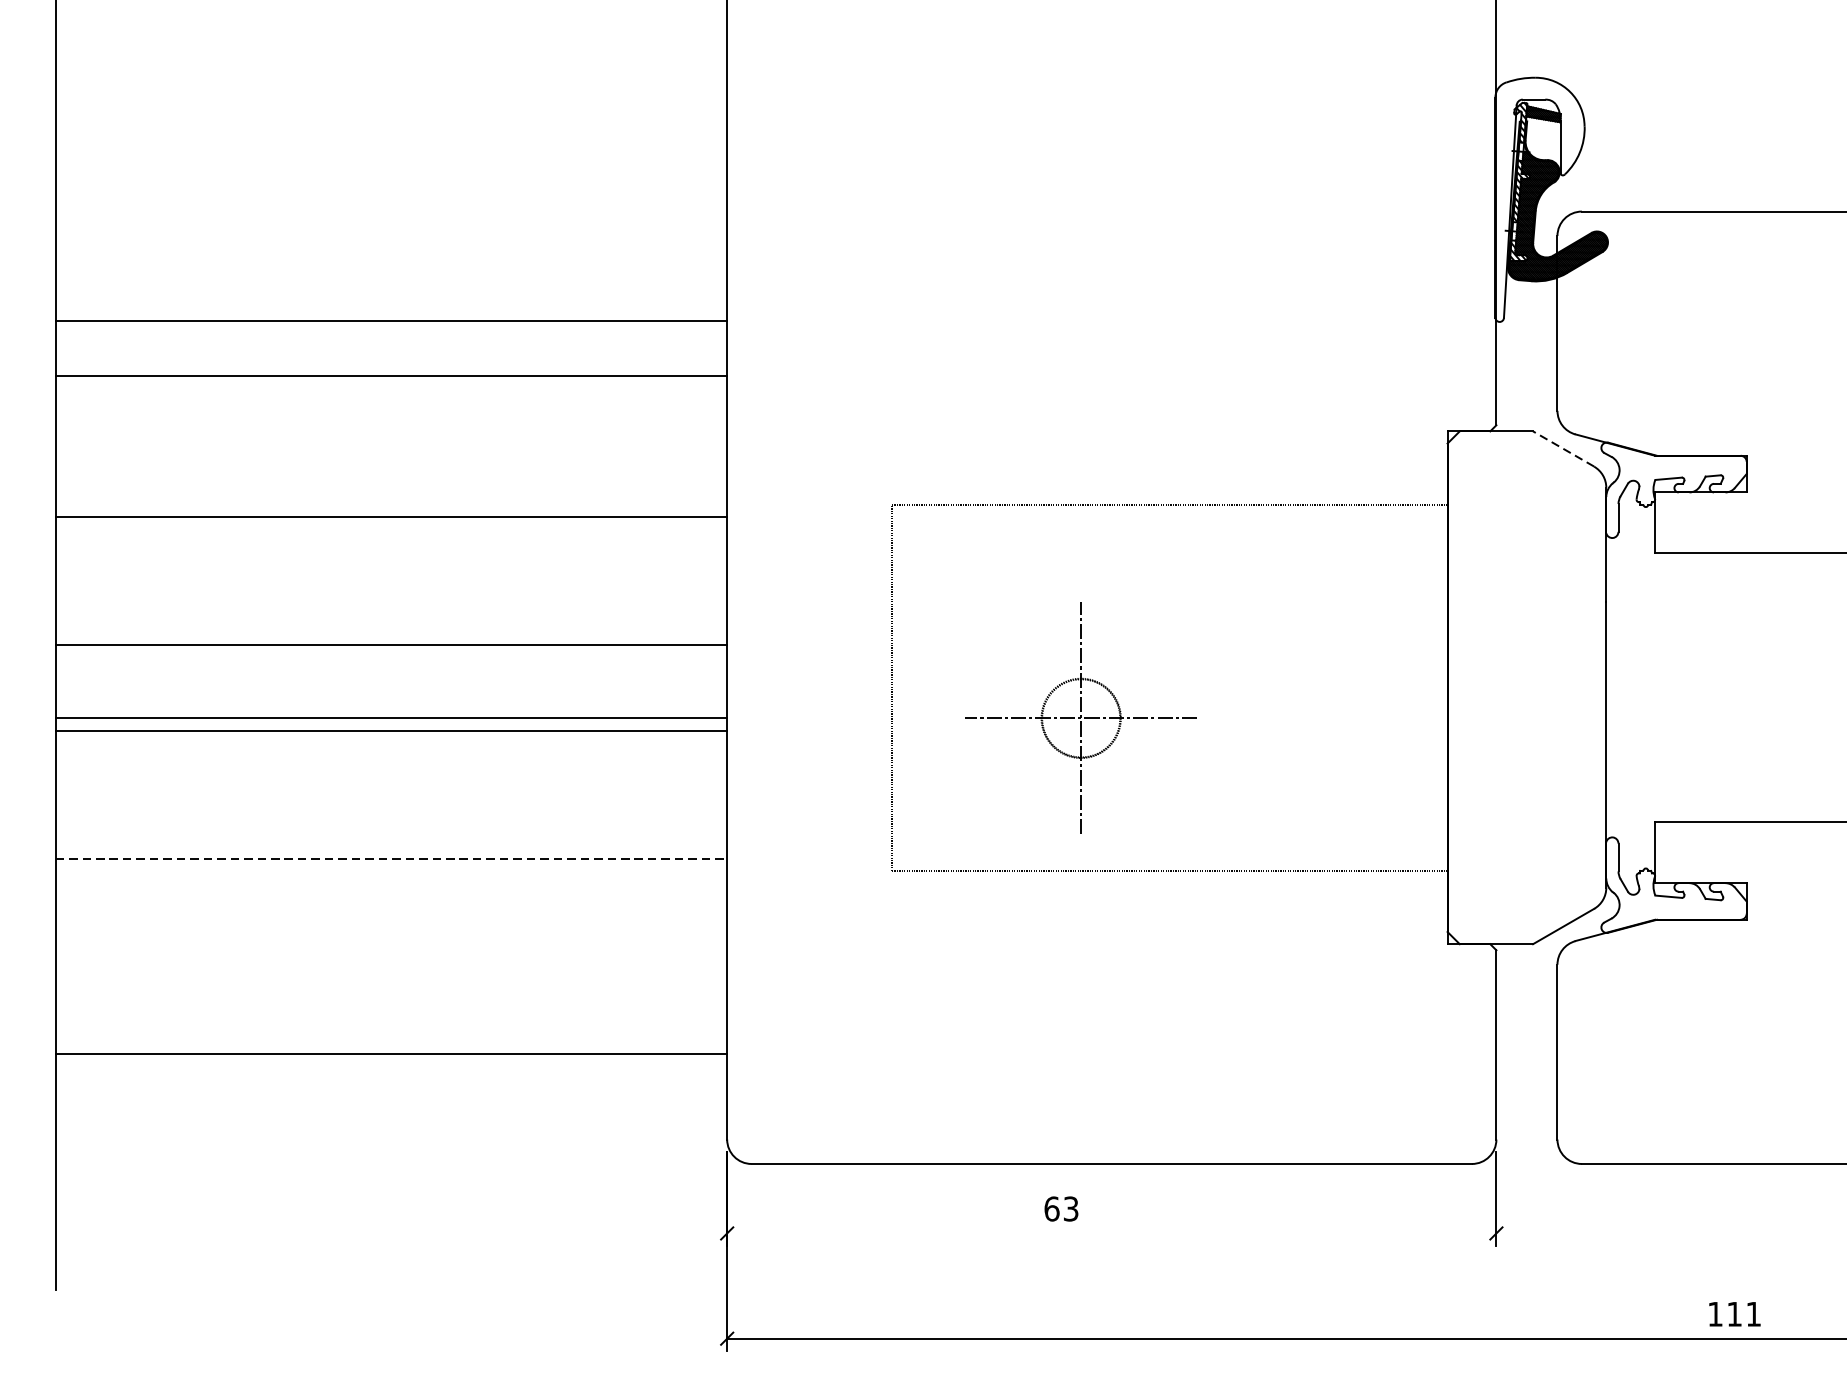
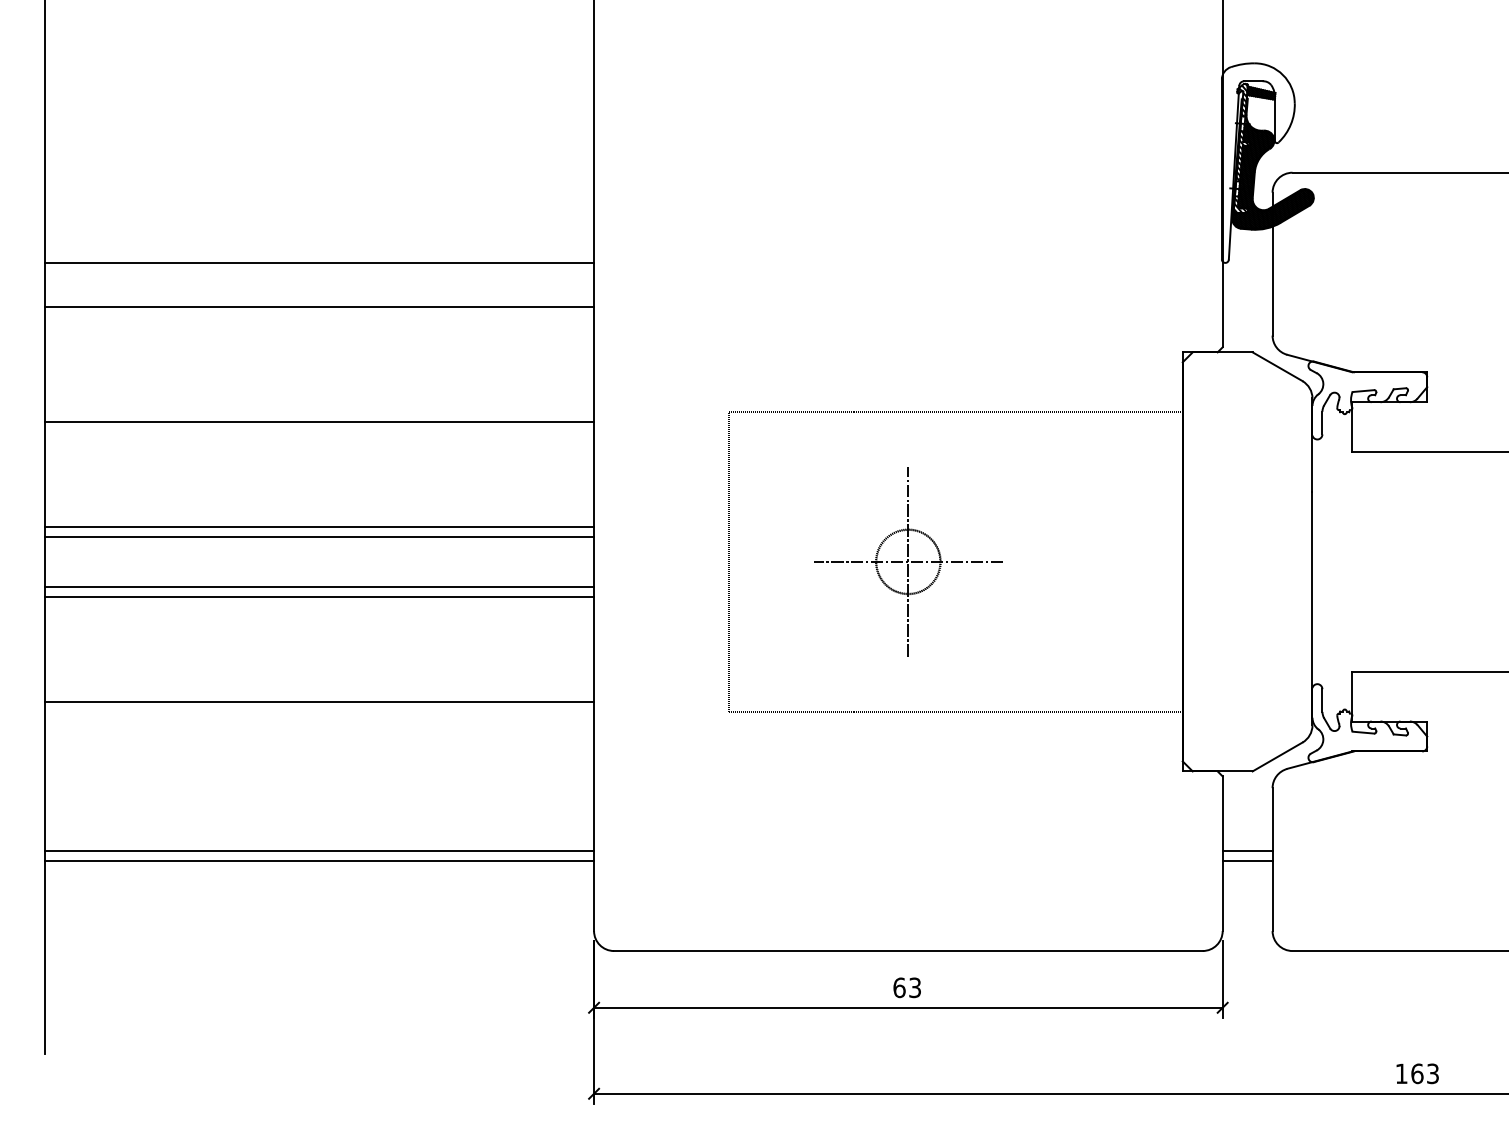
line: (1563, 448) -> (1277, 366), dashed -> solid
line: (391, 656) -> (319, 536), added
part: (1081, 717) -> (908, 561), moved
line: (392, 858) -> (320, 701), dashed -> solid
line: (391, 1042) -> (319, 851), added
line: (1526, 1042) -> (1247, 851), added
line: (1526, 1054) -> (1247, 861), added
text: (1060, 1208) -> (906, 987), moved
line: (1111, 1233) -> (908, 1007), added
text: (1743, 1313) -> (1424, 1073), 111 -> 163

